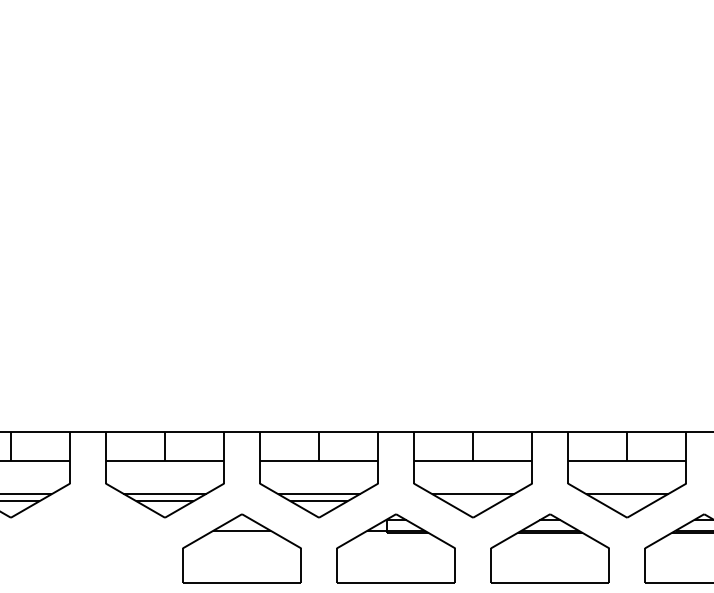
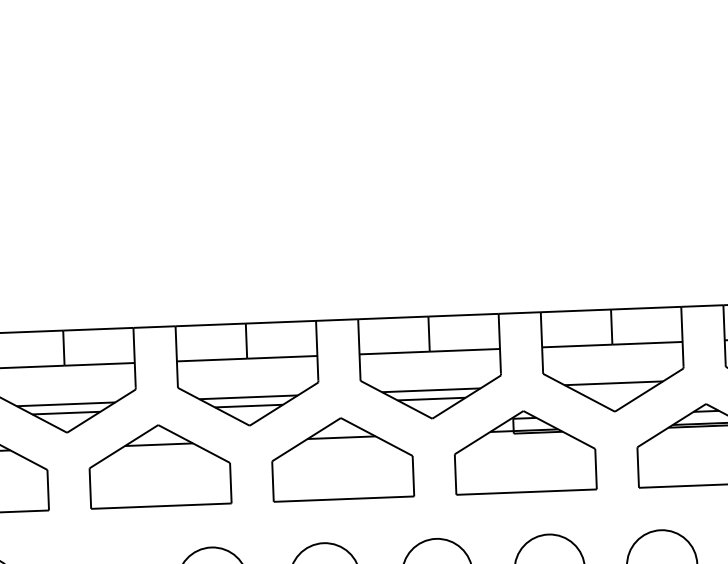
part: (87, 548) -> (159, 465), added

